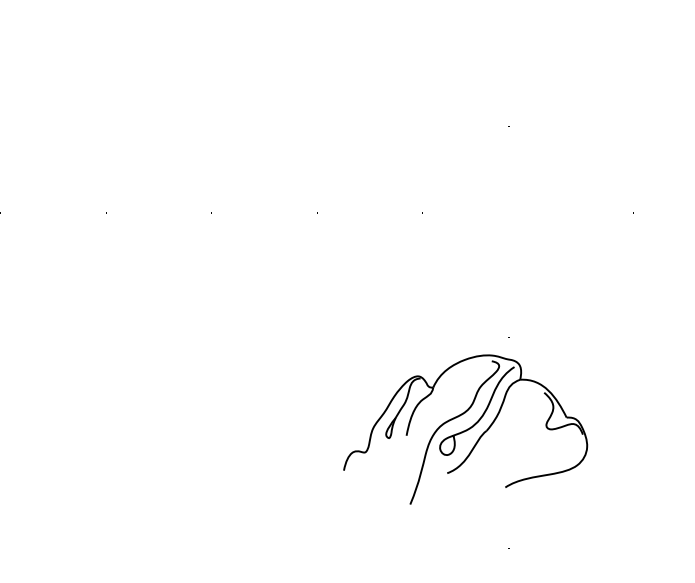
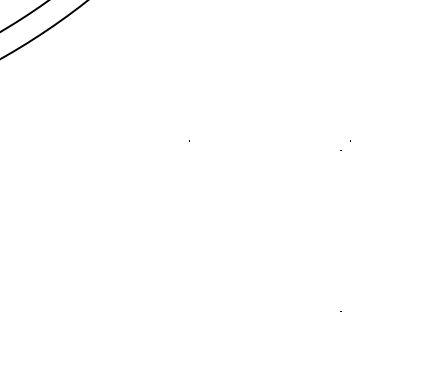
part: (465, 428) -> (318, 250), removed

